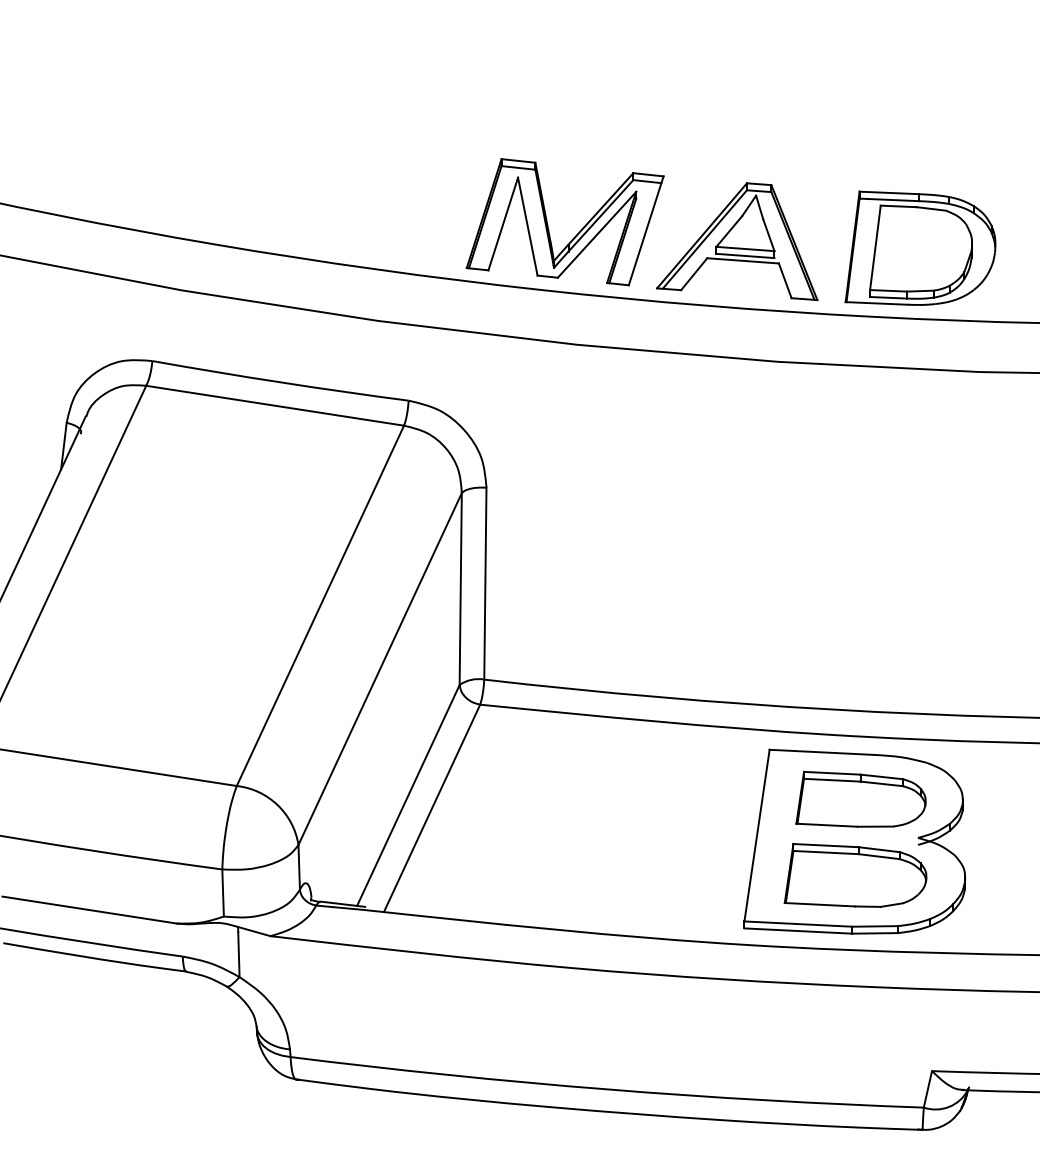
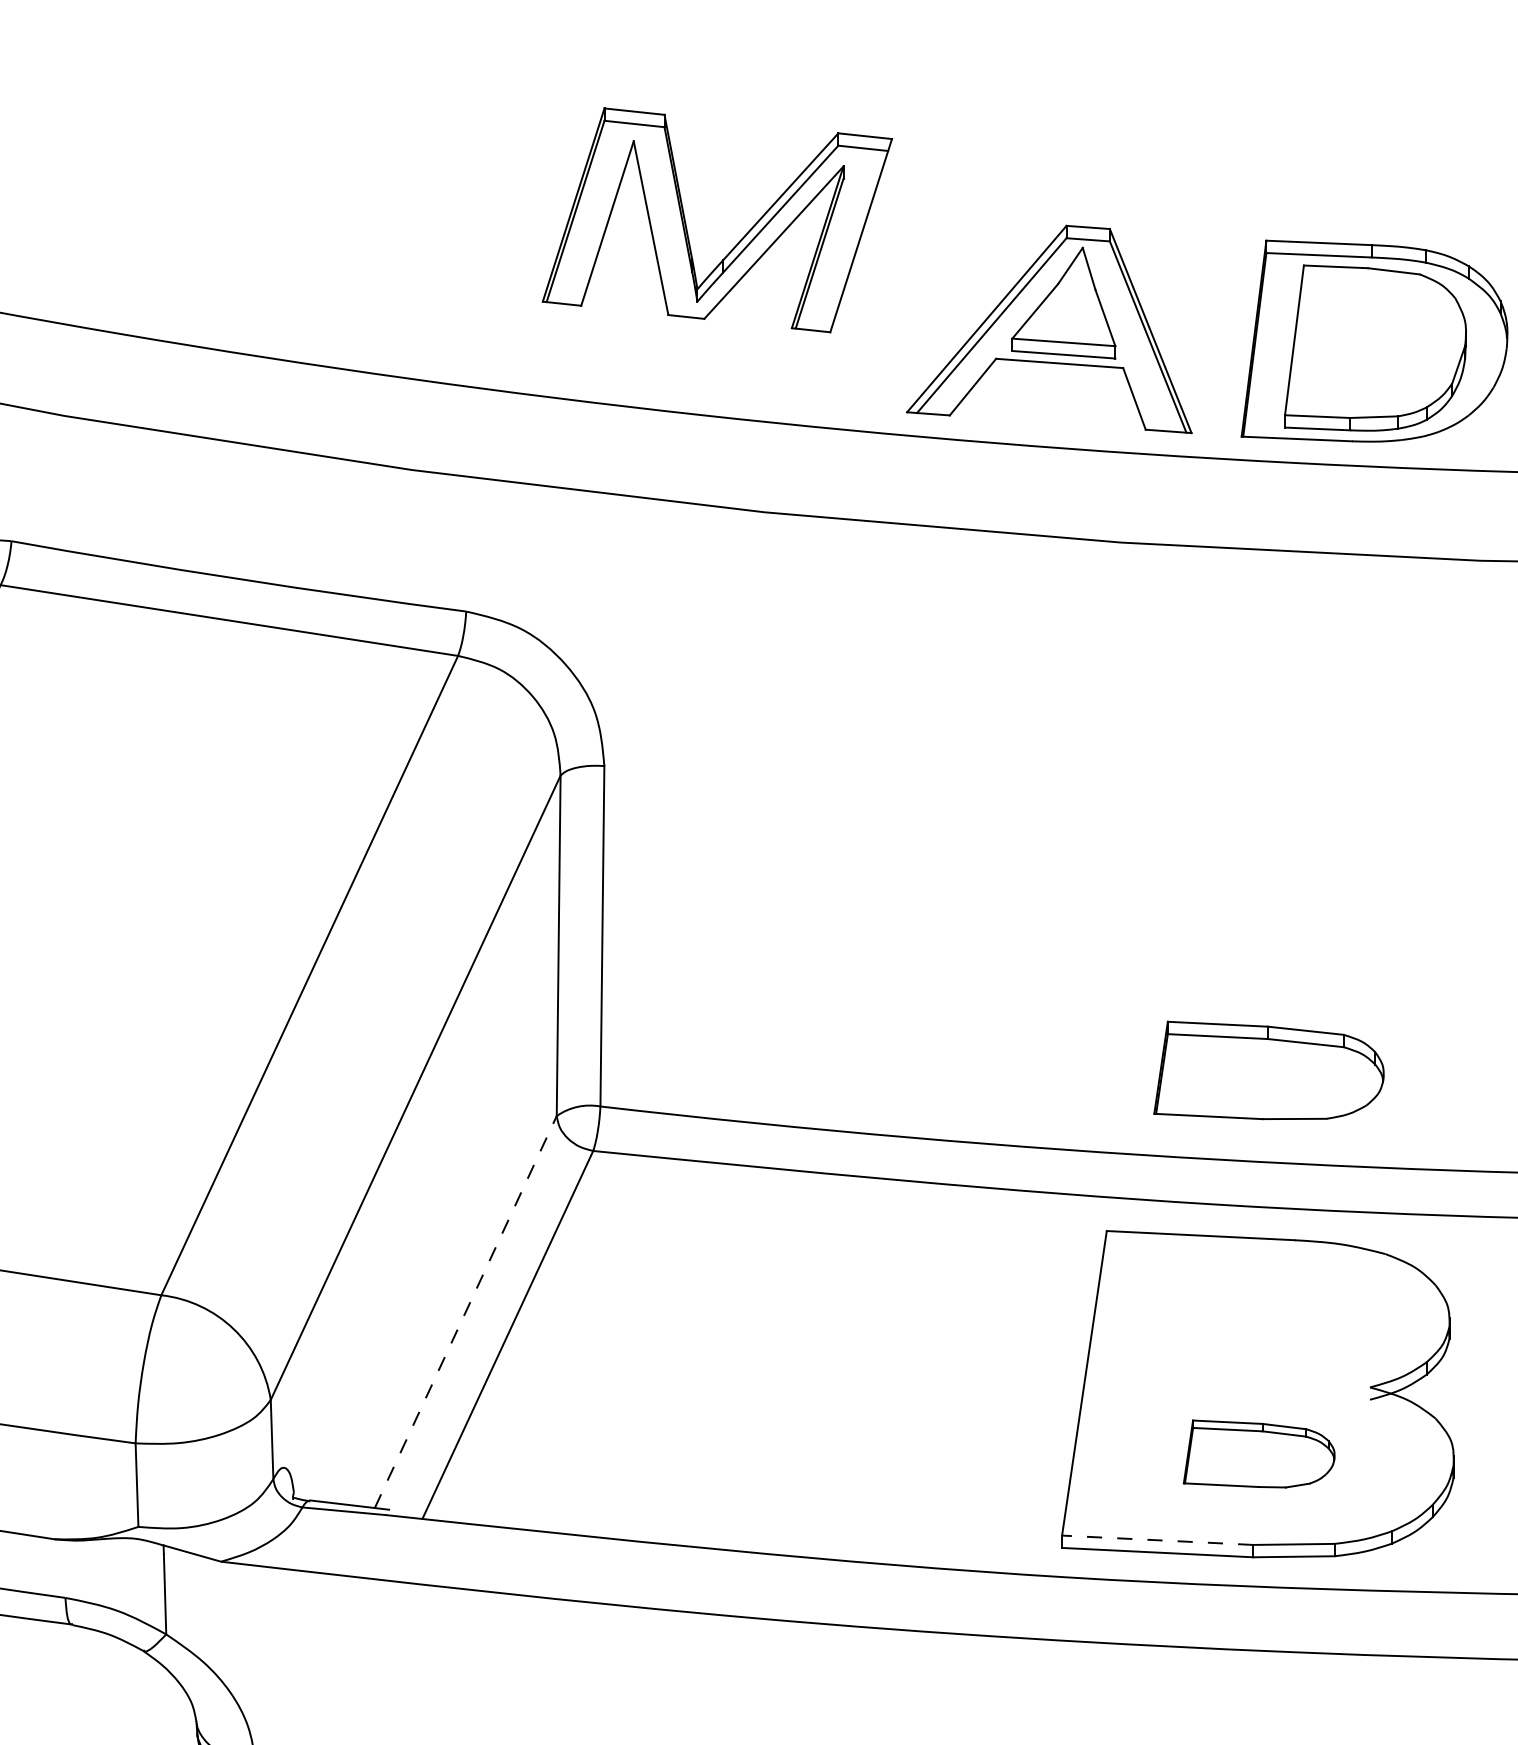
part: (548, 224) -> (687, 224), moved
line: (408, 795) -> (465, 1312), solid -> dashed
part: (860, 798) -> (1268, 1069), moved
part: (855, 875) -> (1259, 1454), size x0.6
line: (798, 924) -> (1158, 1541), solid -> dashed

